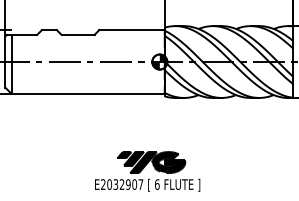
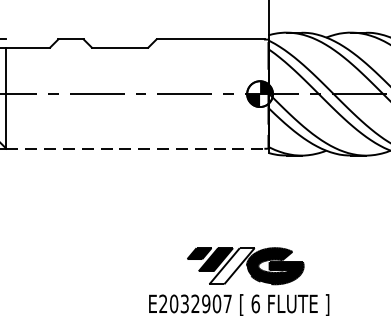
line: (87, 93) -> (136, 147), solid -> dashed
fill: (143, 162) -> (232, 266), removed

